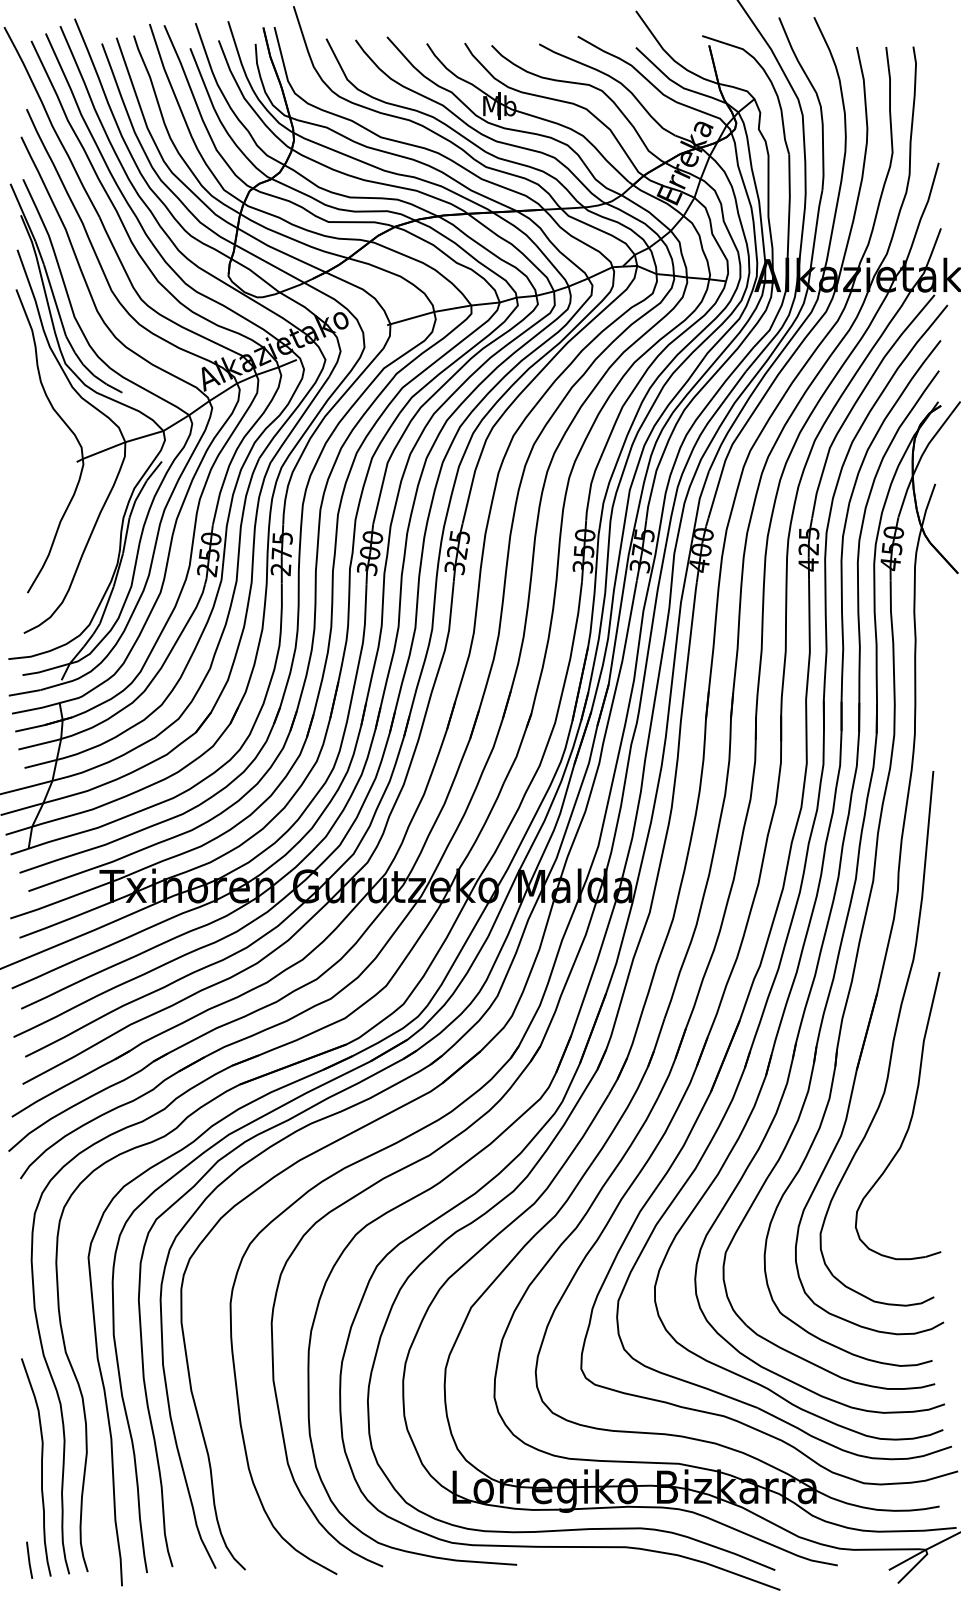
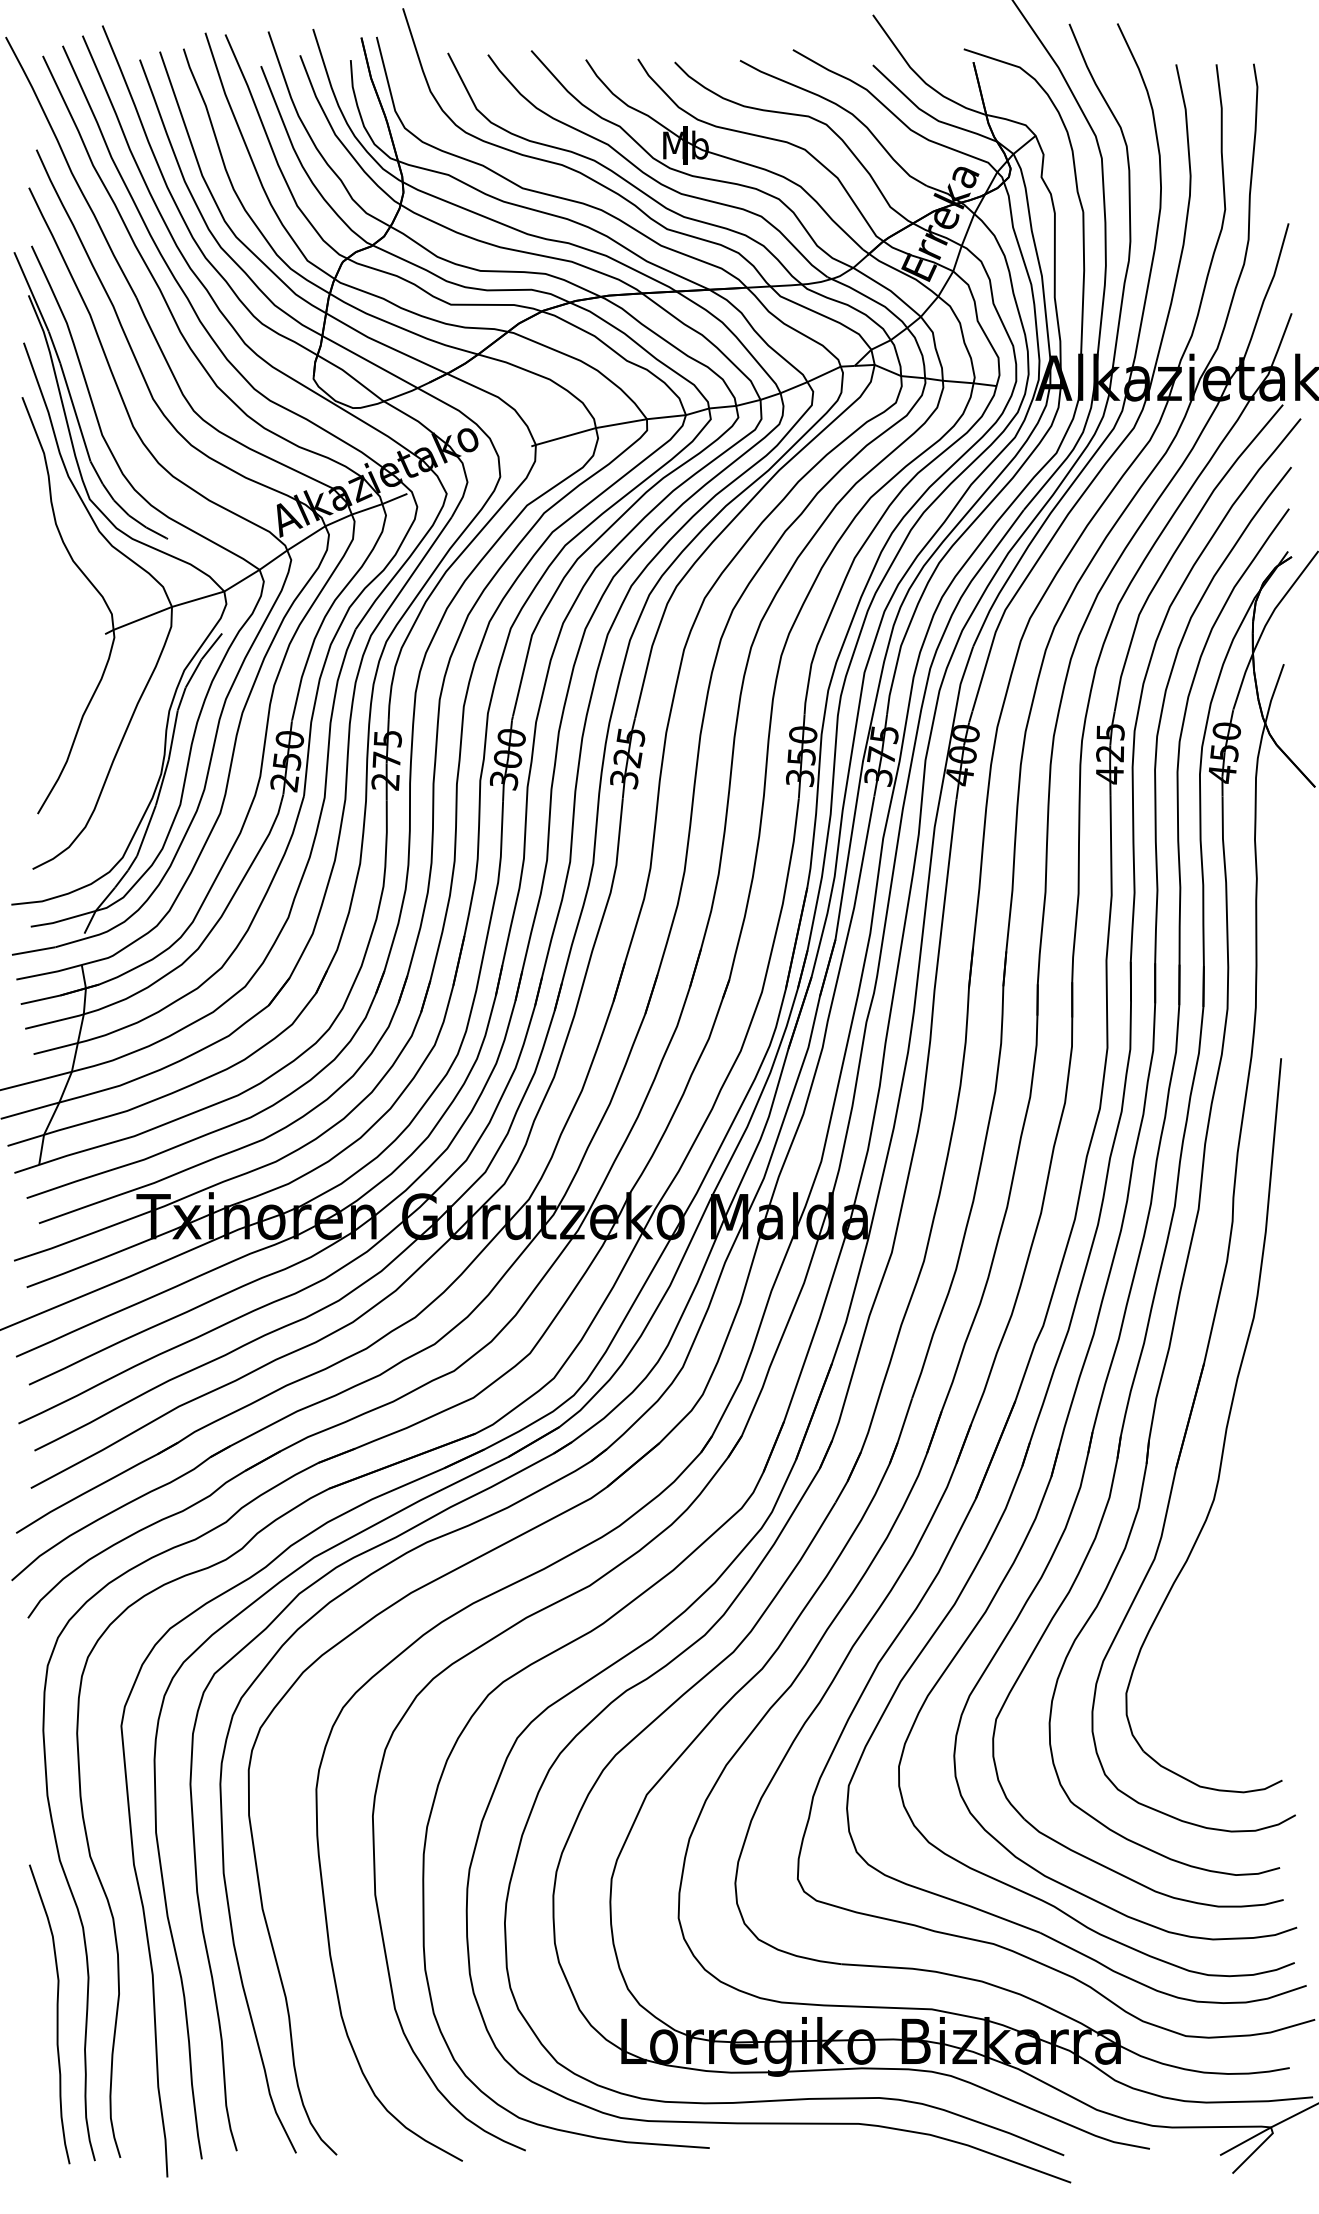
part: (910, 1117) -> (1249, 1533), removed
line: (29, 1559) -> (40, 2140), removed

